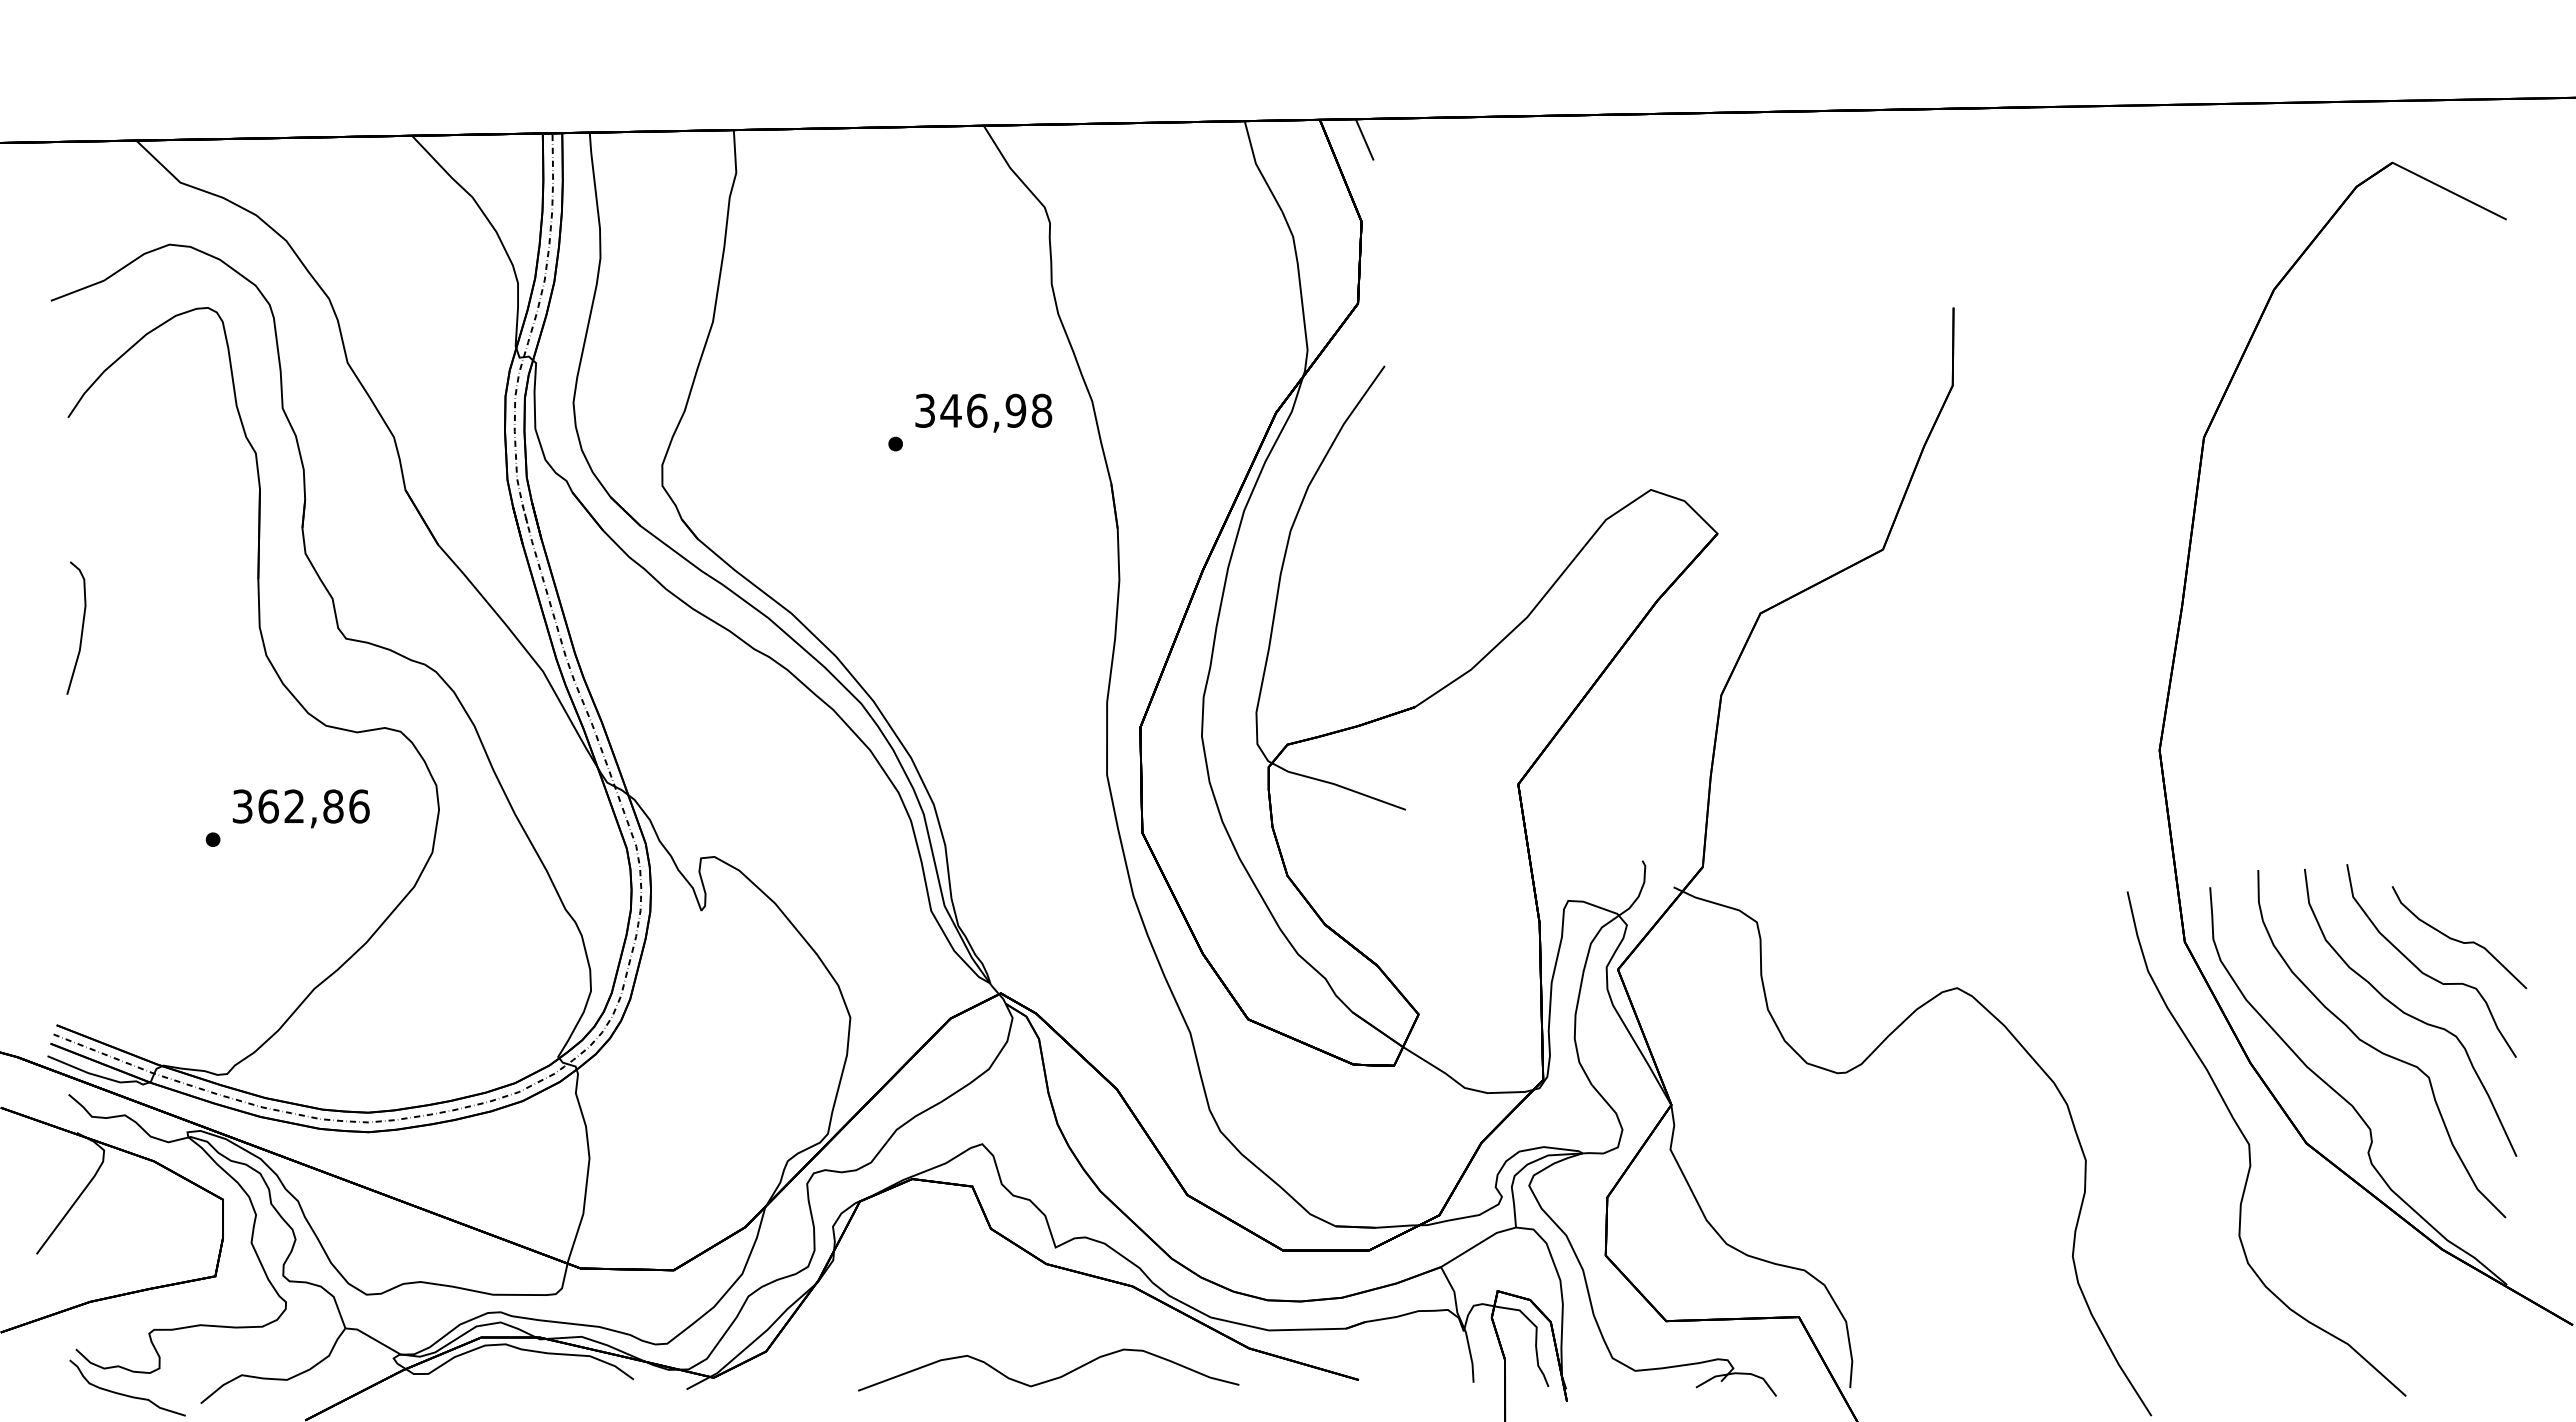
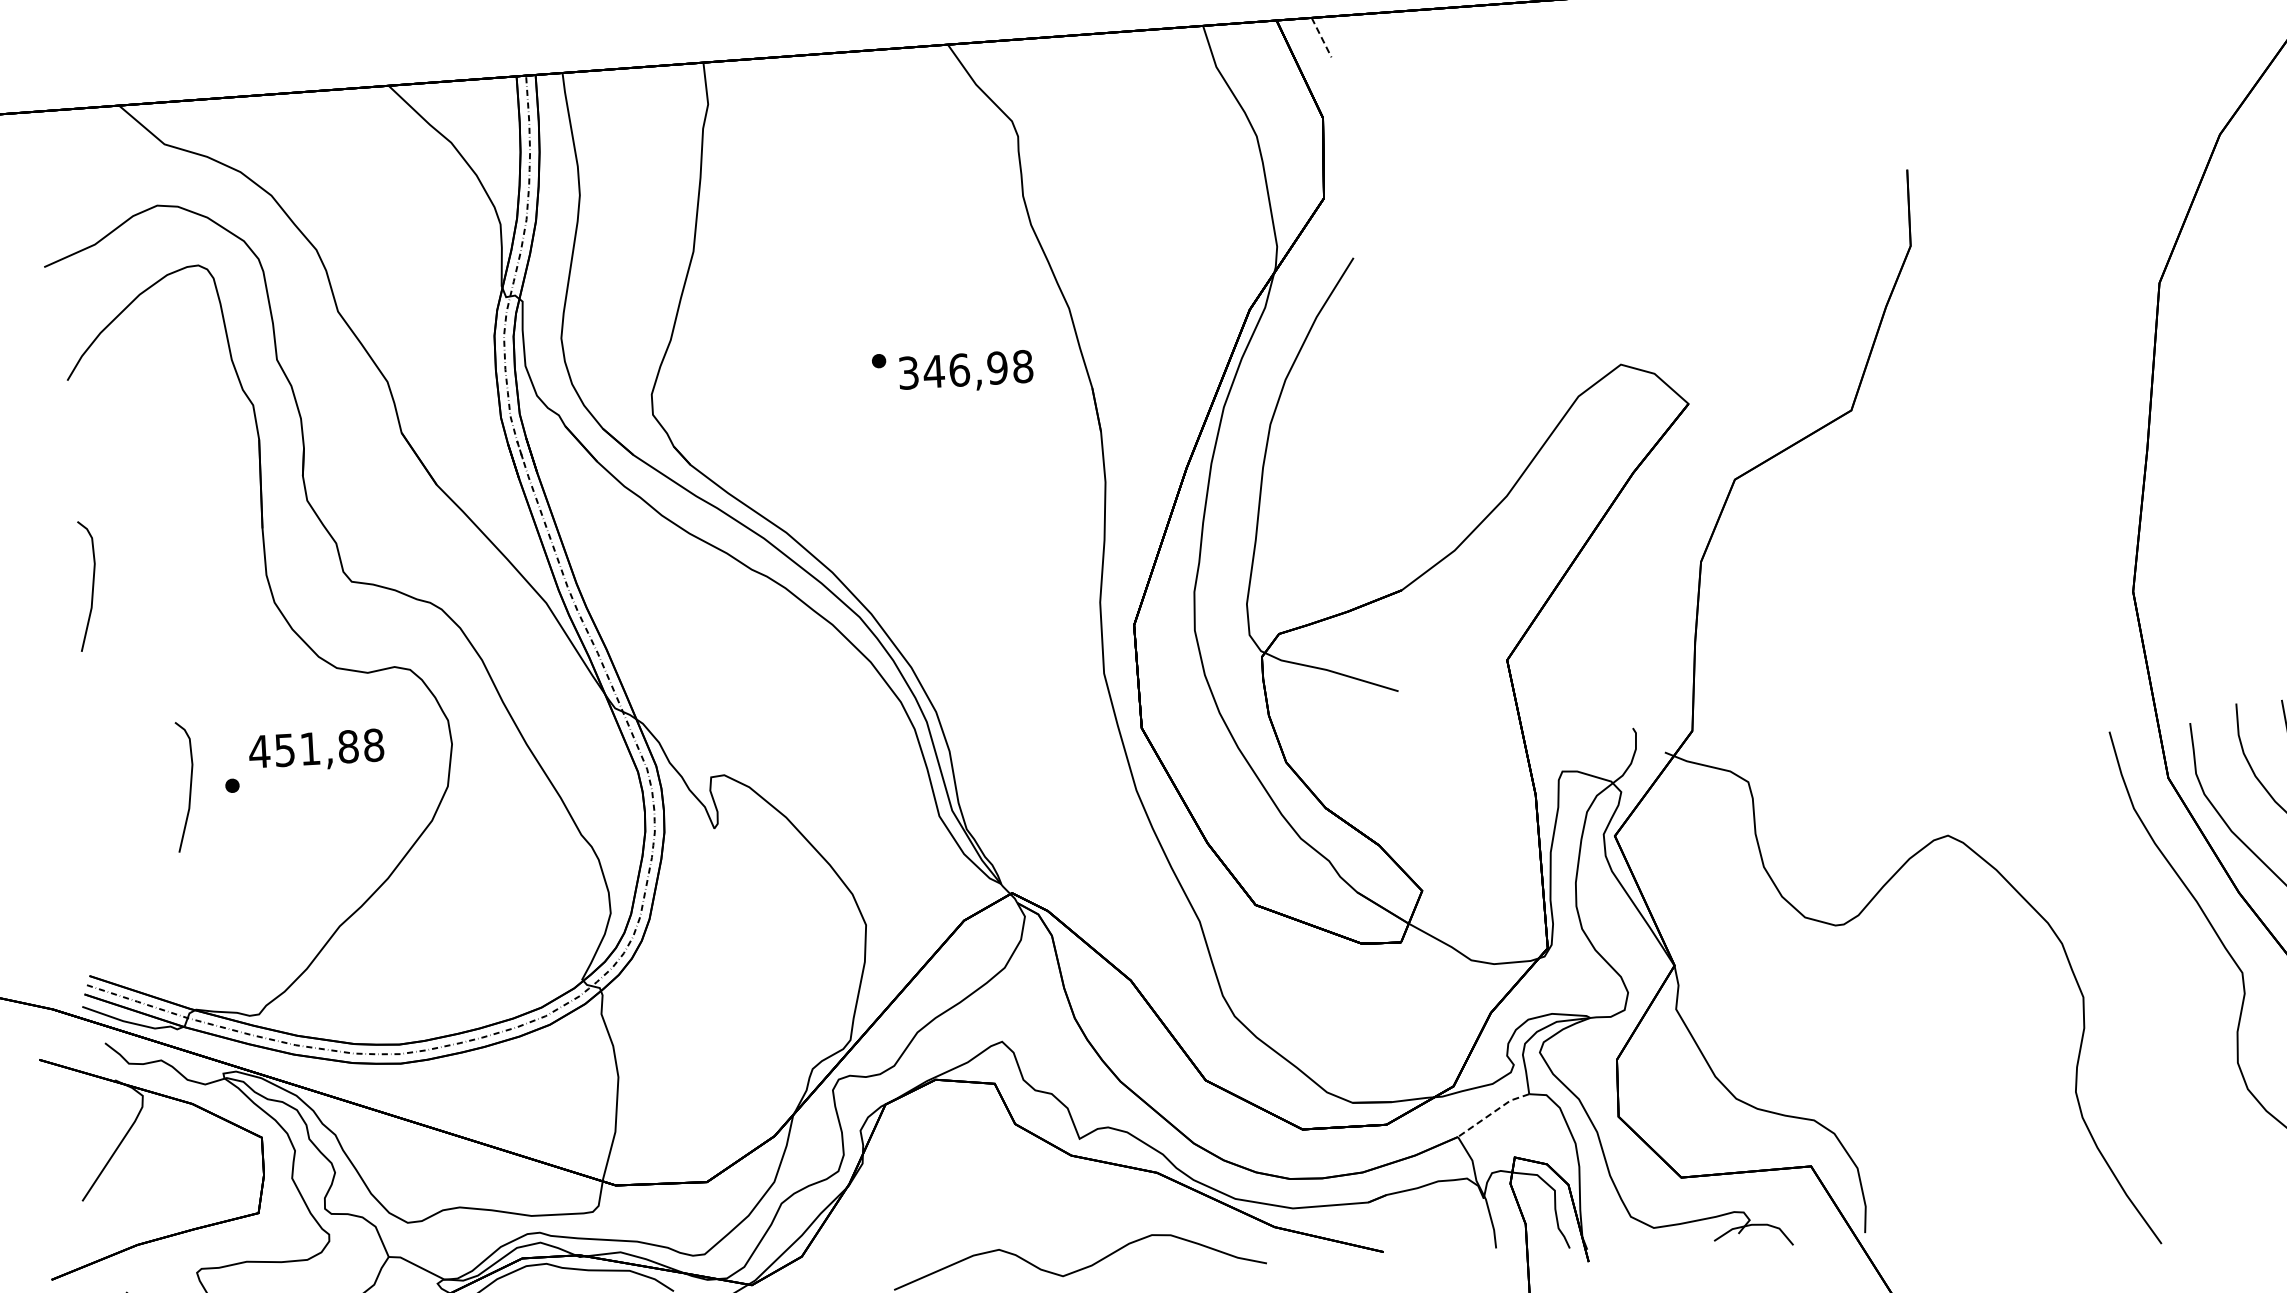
line: (1364, 139) -> (1321, 37), solid -> dashed
text: (983, 412) -> (965, 371), moved
text: (300, 806) -> (316, 748), 362,86 -> 451,88
curve: (169, 837) -> (189, 786), added
line: (1478, 1244) -> (1493, 1112), solid -> dashed

